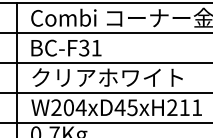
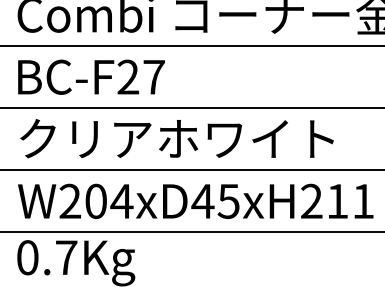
text: (90, 48) -> (141, 78), BC-F31 -> BC-F27

